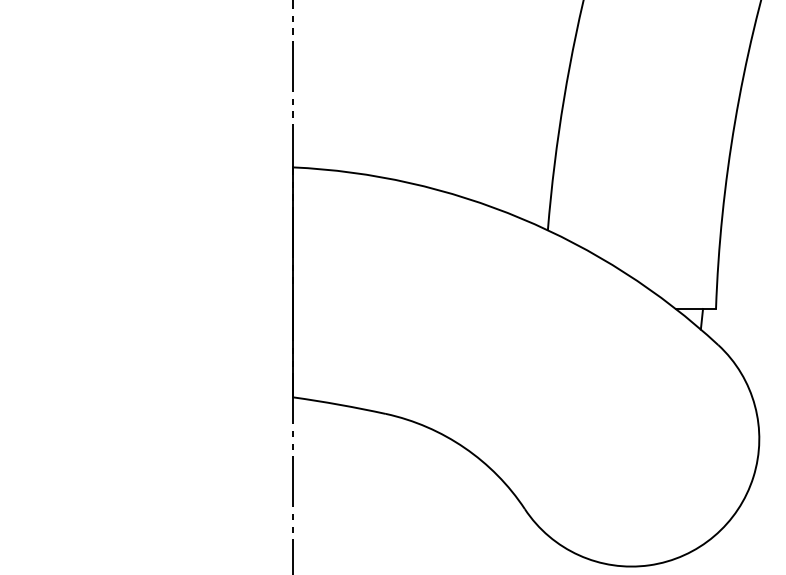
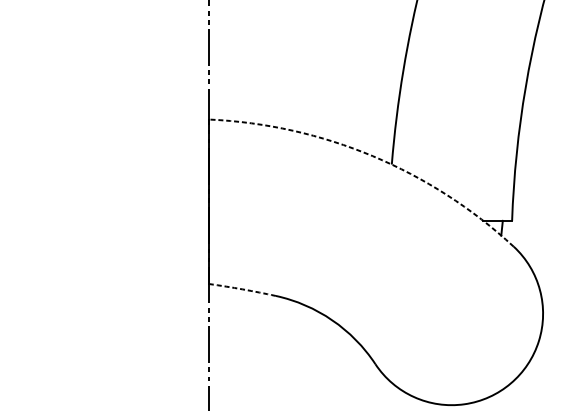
arc: (521, 218) -> (372, 156), solid -> dashed
arc: (339, 404) -> (242, 289), solid -> dashed

